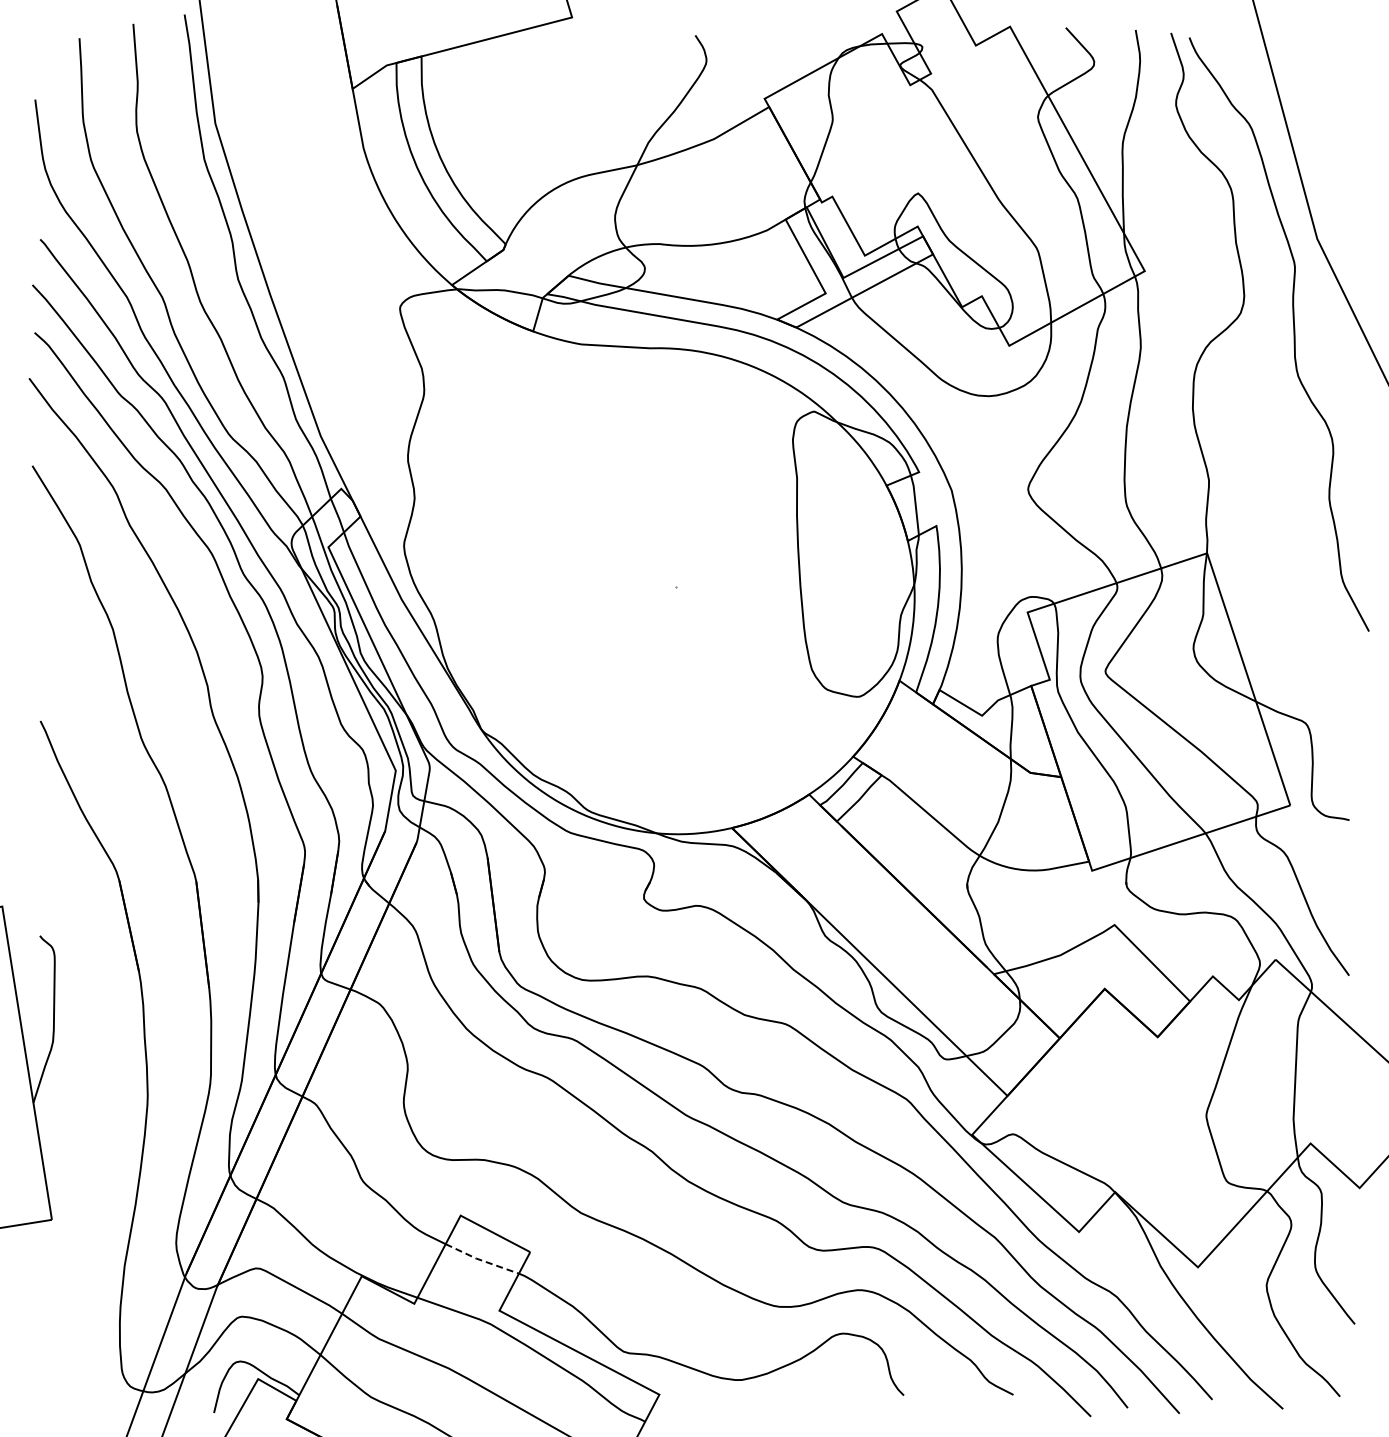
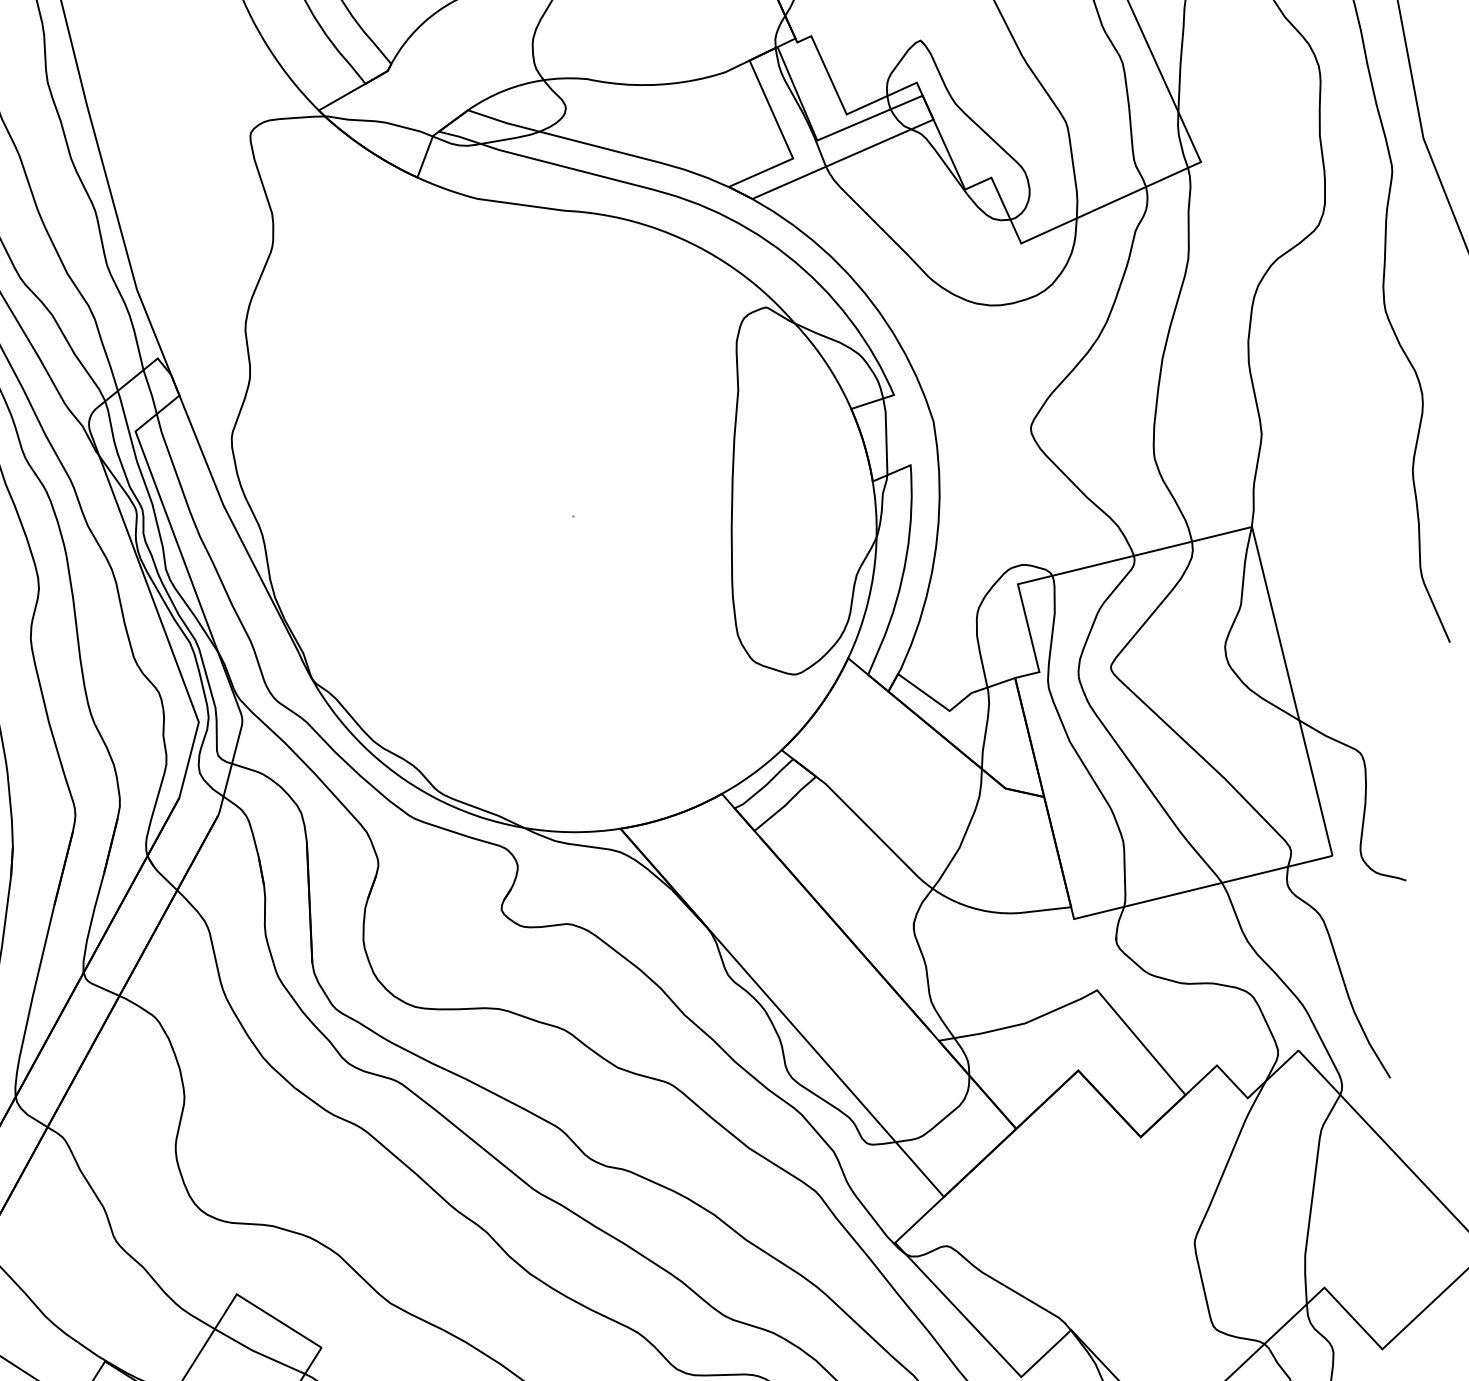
line: (481, 1260) -> (258, 1353), dashed -> solid

